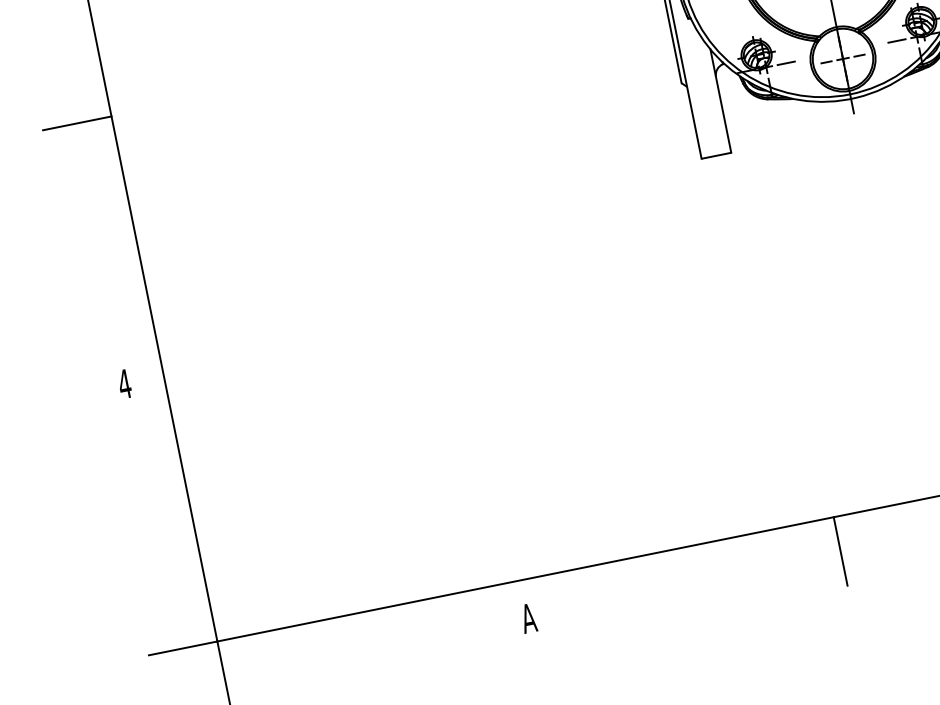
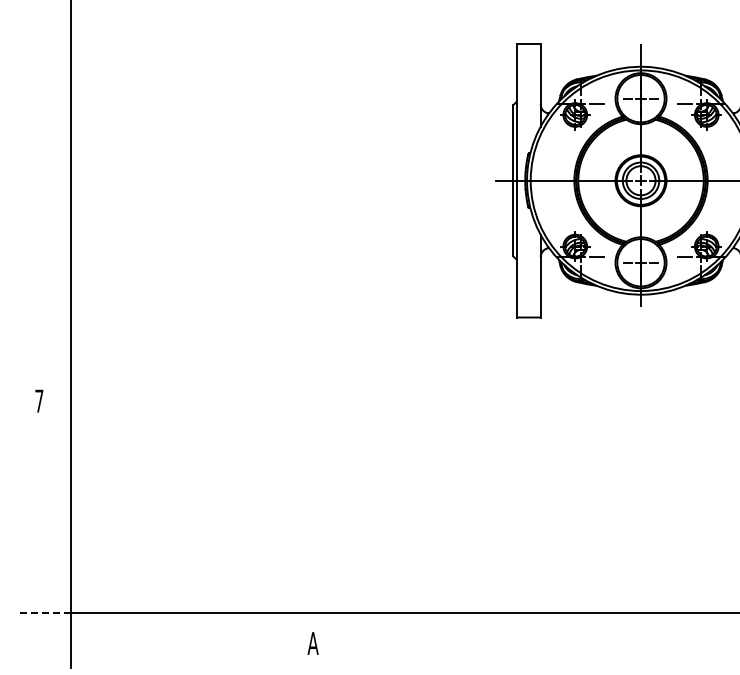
line: (76, 123) -> (42, 193), removed
text: (123, 383) -> (38, 400), 4 -> 7
line: (840, 551) -> (562, 640), removed
line: (182, 649) -> (42, 613), solid -> dashed

